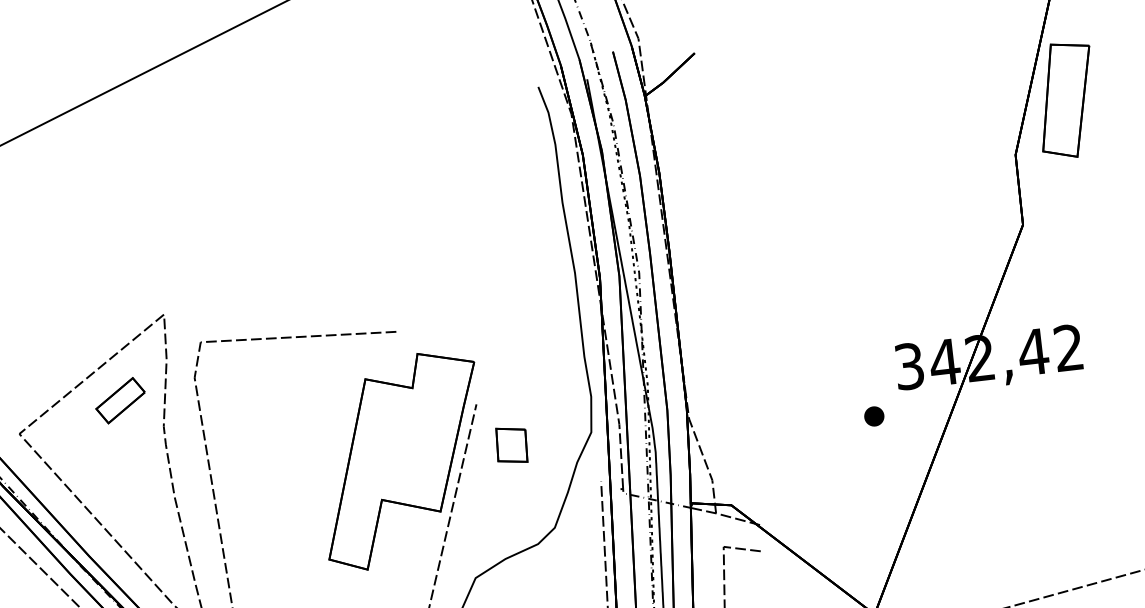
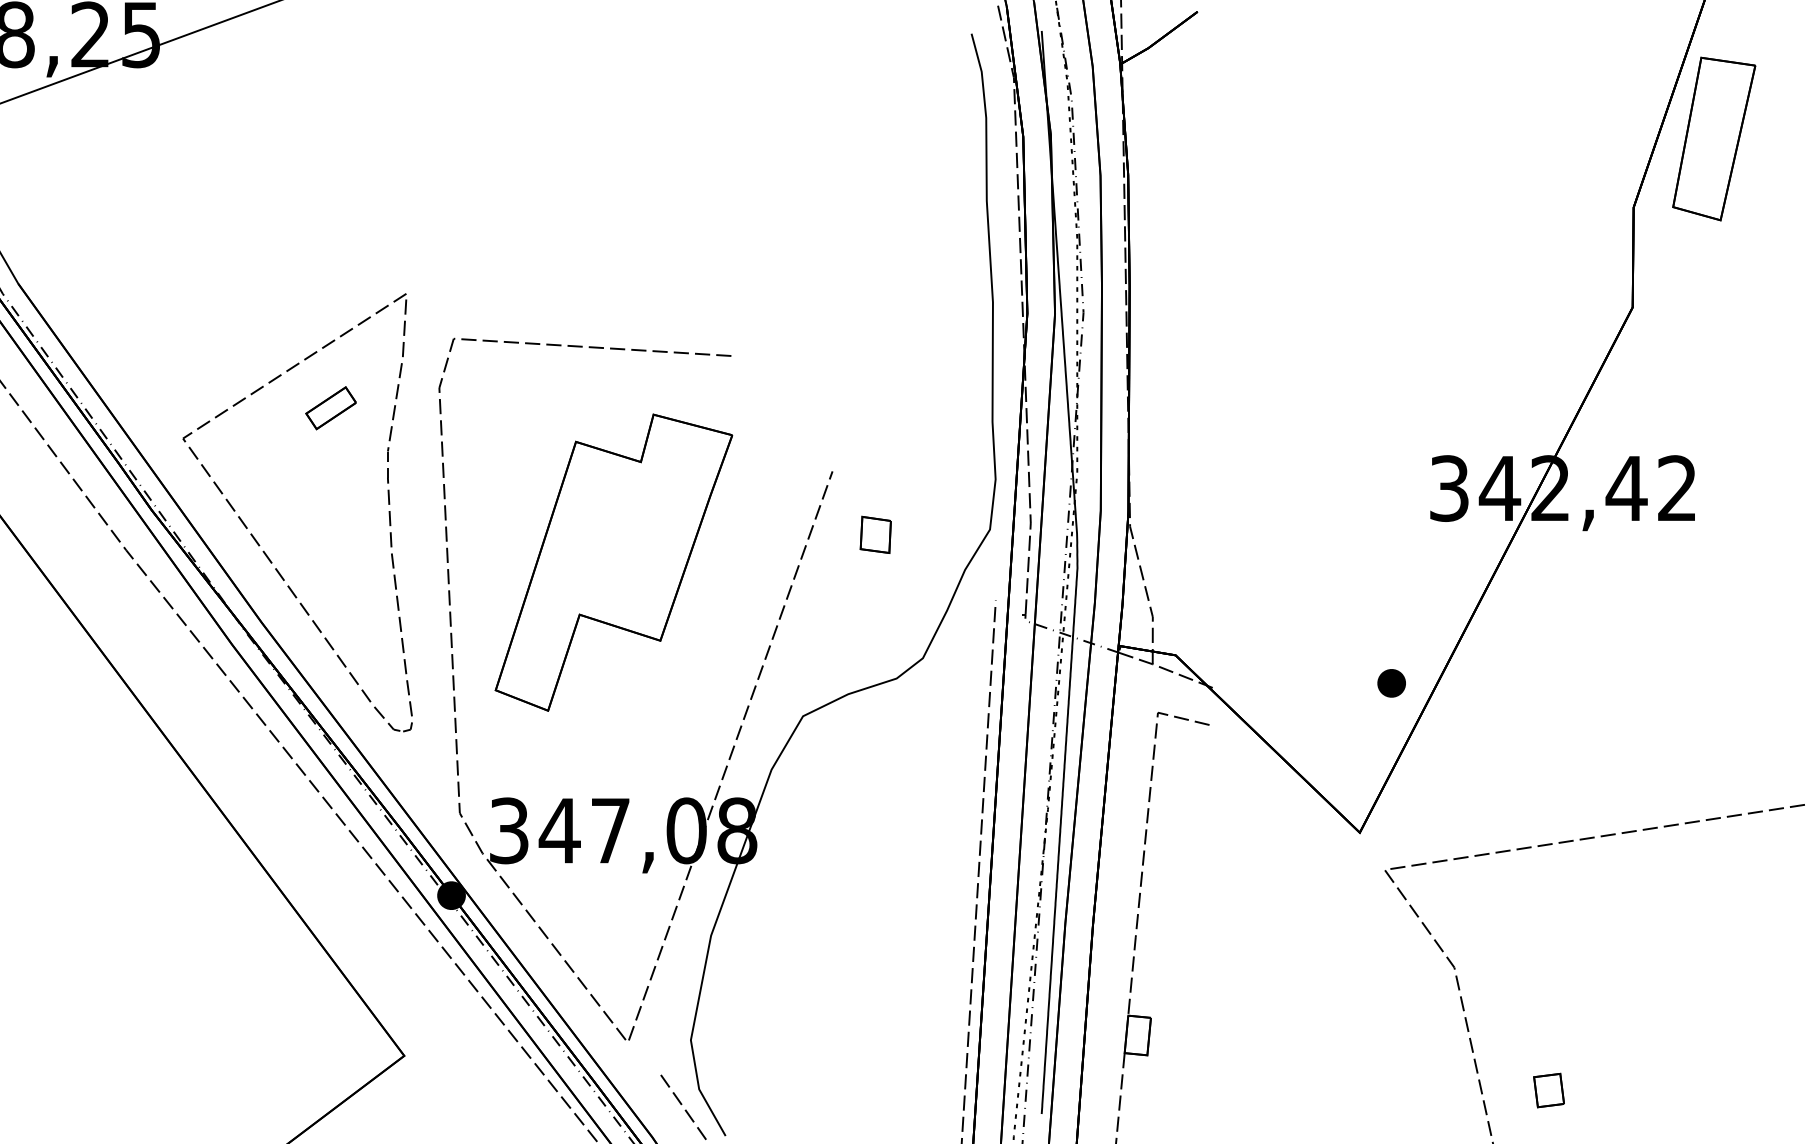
part: (120, 401) -> (330, 408), size x0.7
part: (874, 416) -> (1391, 683), moved
part: (511, 445) -> (875, 534), size x0.7
part: (401, 460) -> (613, 562), moved

